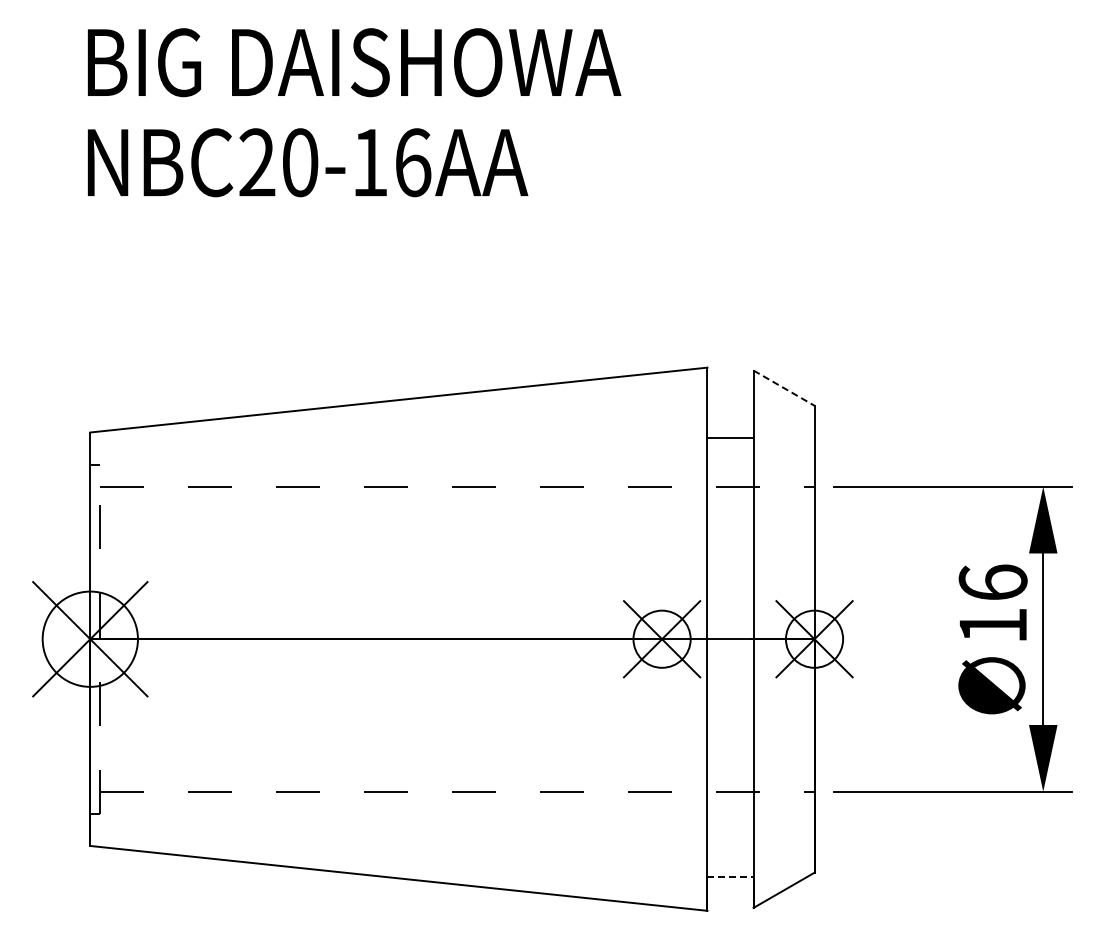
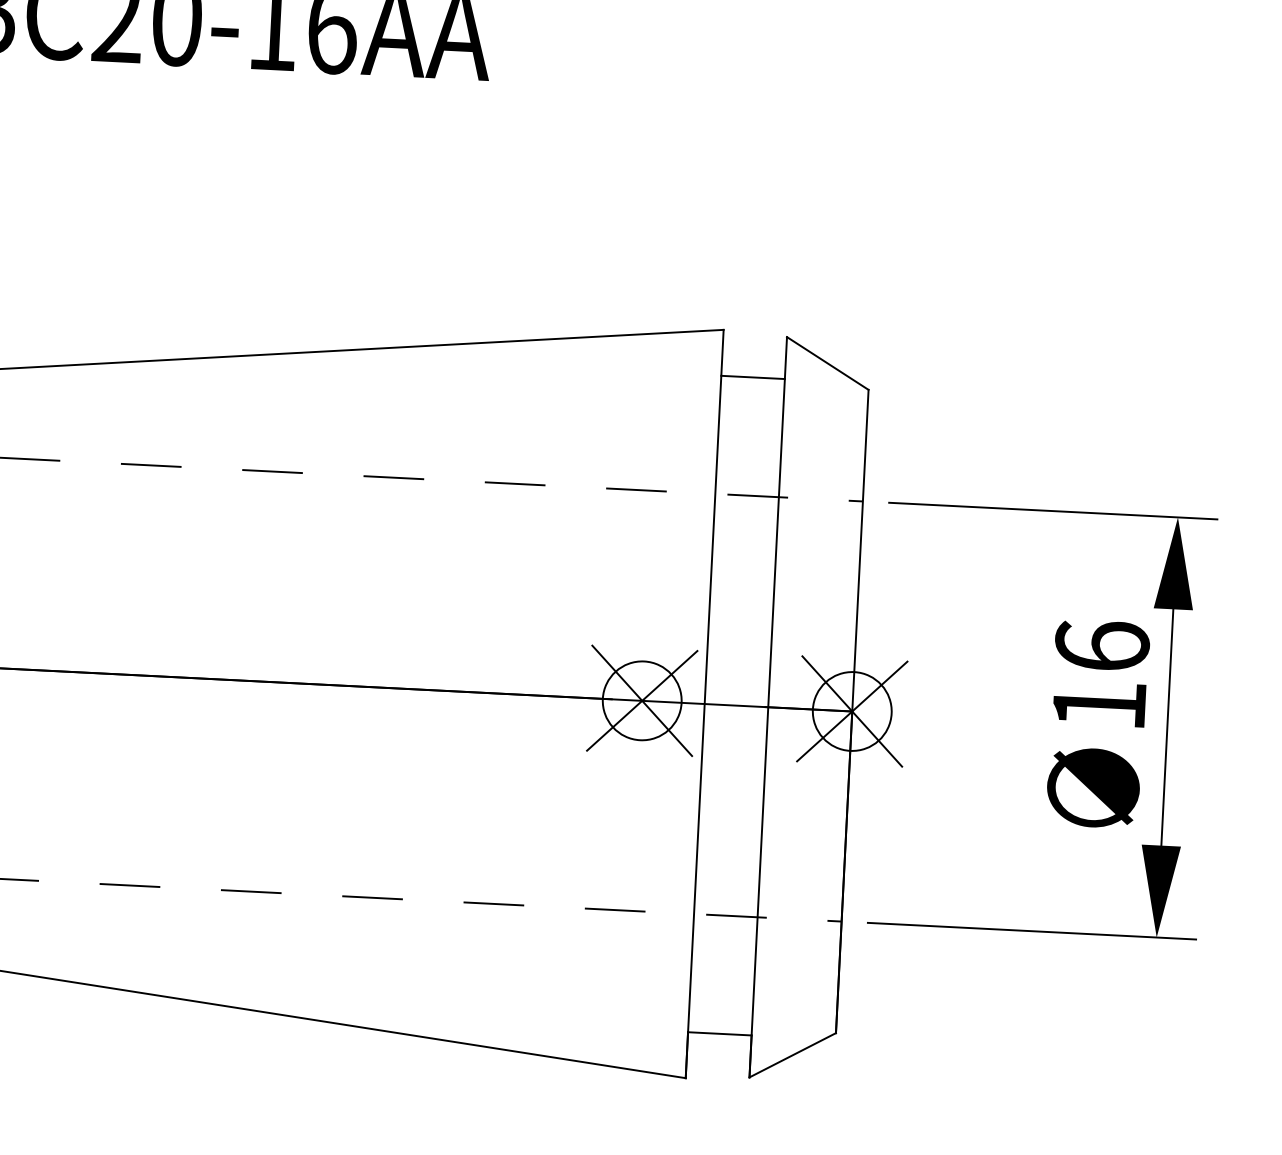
line: (784, 388) -> (828, 363), dashed -> solid
line: (730, 438) -> (753, 378), moved
line: (730, 877) -> (719, 1033), dashed -> solid

